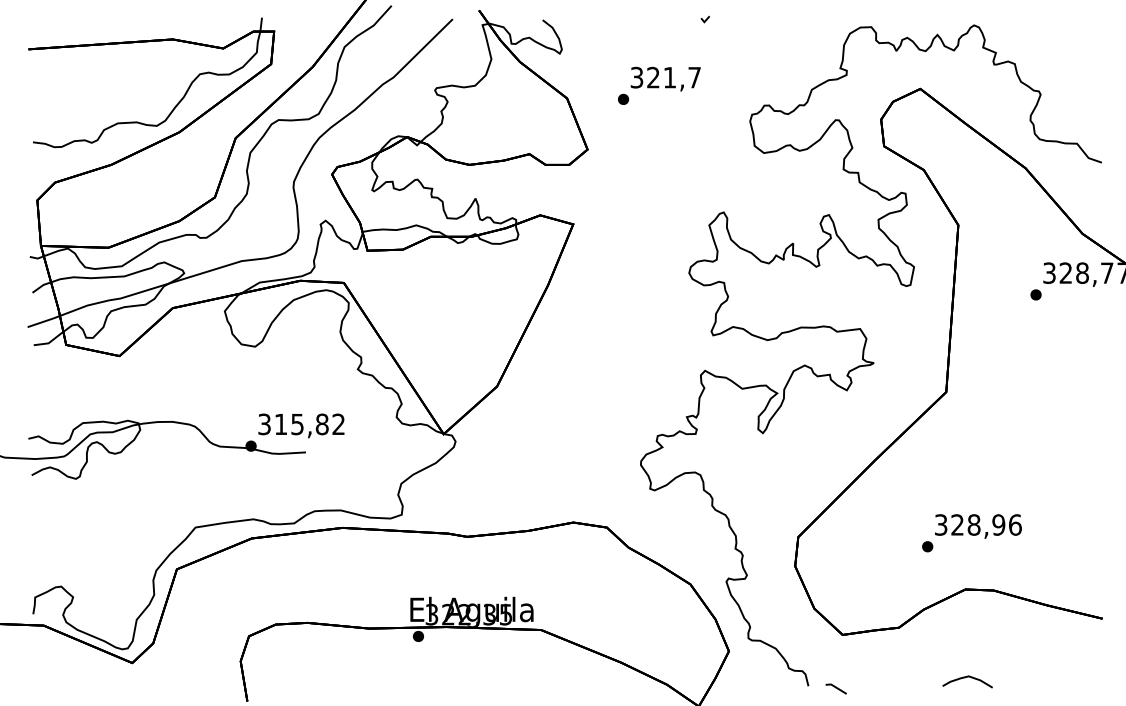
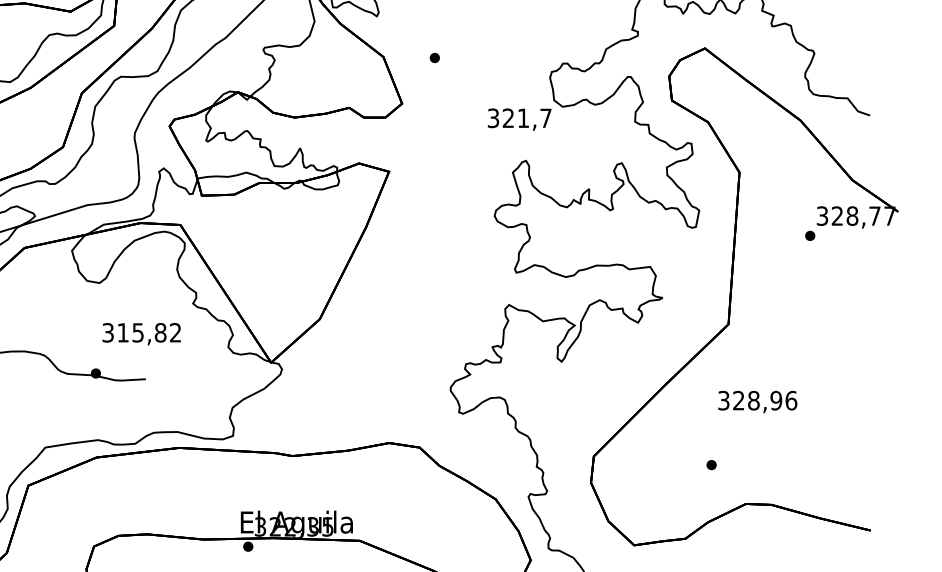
text: (665, 78) -> (519, 119), moved
text: (301, 425) -> (141, 333), moved
text: (978, 526) -> (757, 402), moved

